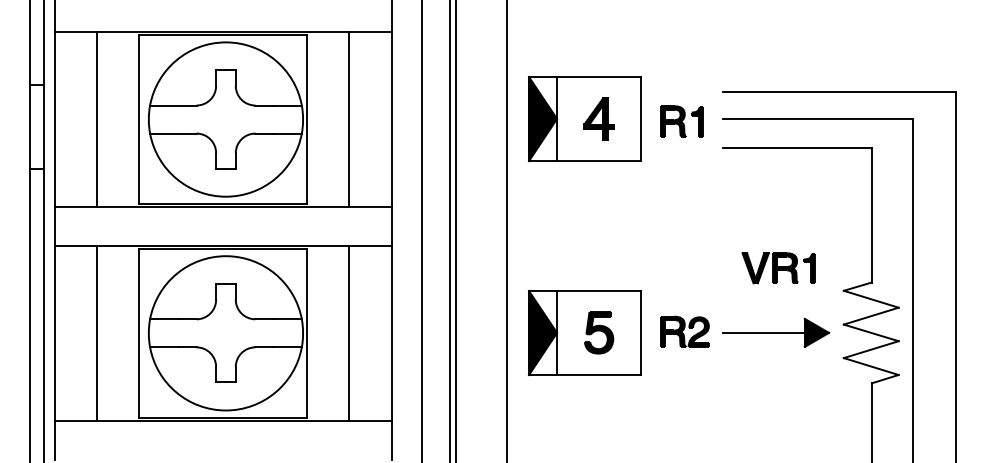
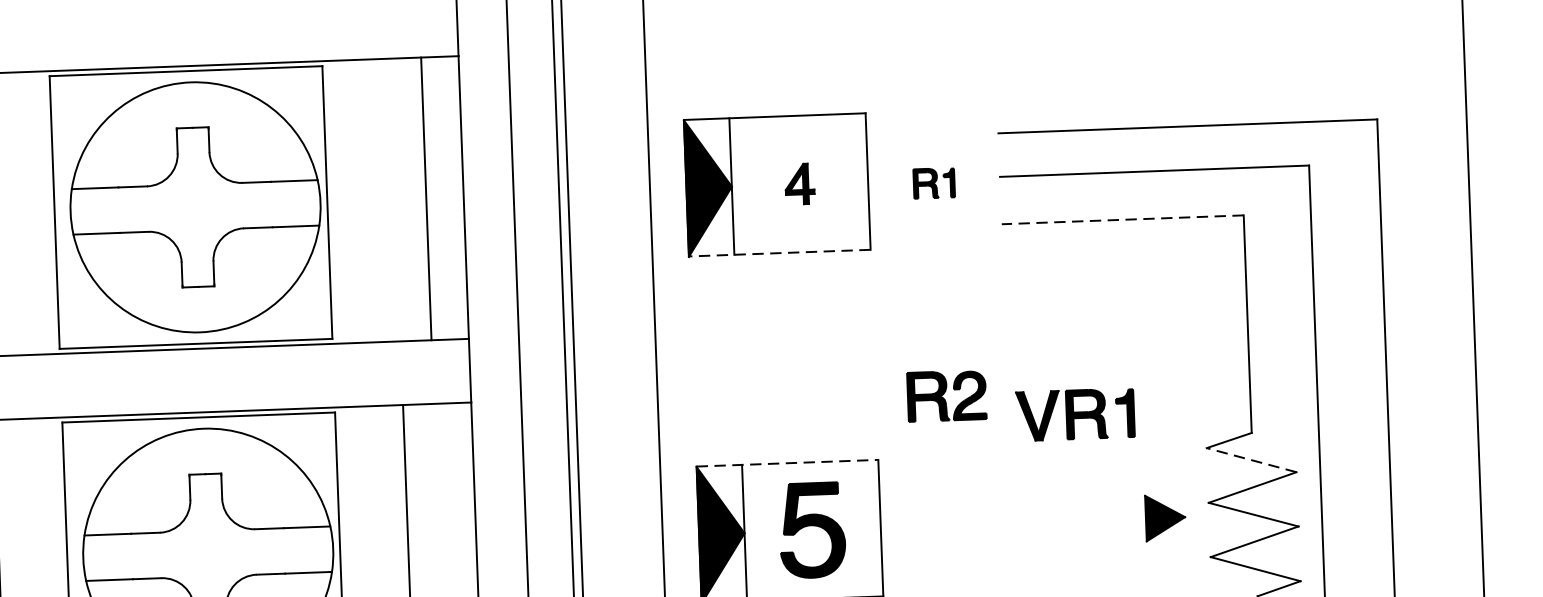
part: (598, 118) -> (799, 183), size x0.6
line: (349, 119) -> (426, 198), moved
part: (681, 121) -> (933, 183), size x0.6
line: (797, 148) -> (1123, 220), solid -> dashed
line: (584, 160) -> (778, 252), solid -> dashed
part: (778, 268) -> (1075, 415), moved
line: (585, 290) -> (788, 462), solid -> dashed
line: (871, 299) -> (1252, 460), solid -> dashed
part: (684, 331) -> (946, 395), moved
part: (599, 332) -> (813, 530), size x1.4
line: (763, 332) -> (1079, 520), removed

